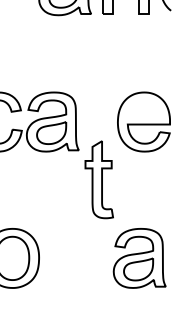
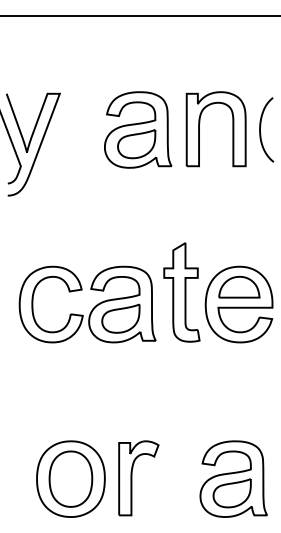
part: (144, 108) -> (239, 287), added
part: (98, 179) -> (181, 292), moved
part: (65, 257) -> (138, 478), added

